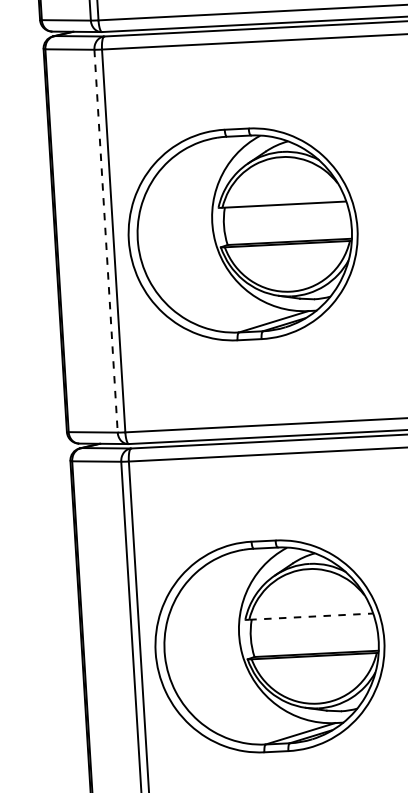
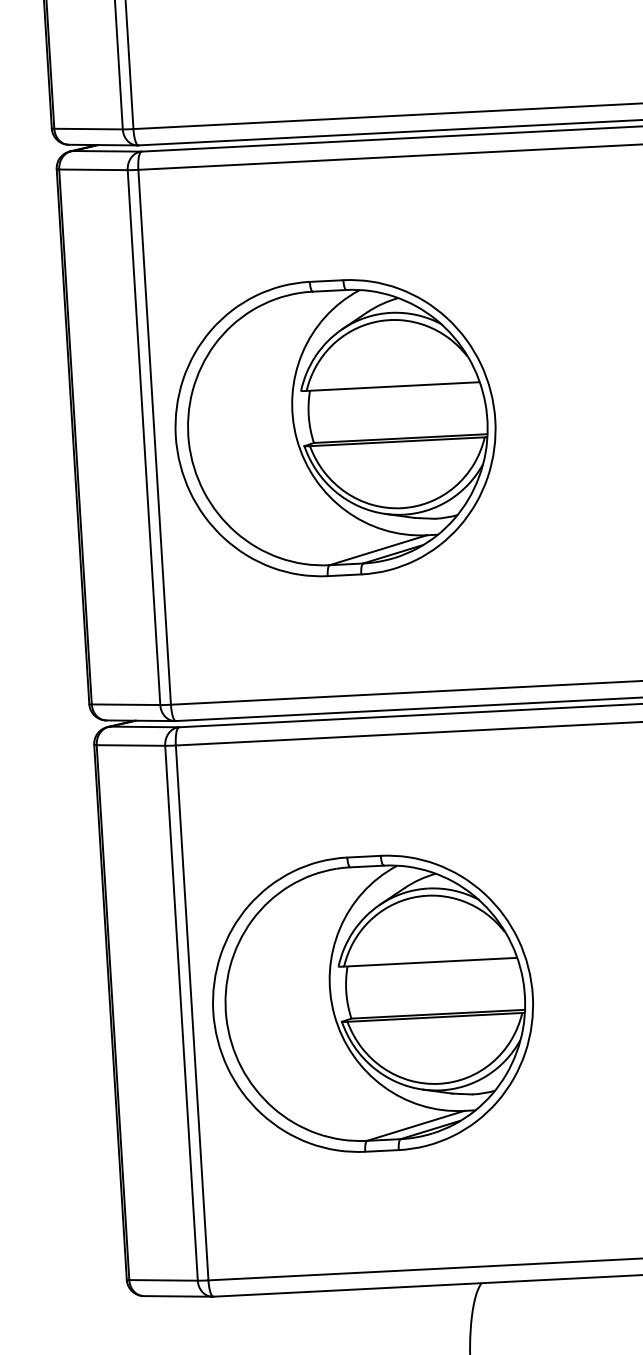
line: (106, 241) -> (144, 437), dashed -> solid
line: (311, 616) -> (430, 962), dashed -> solid

